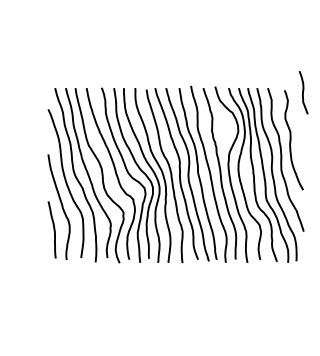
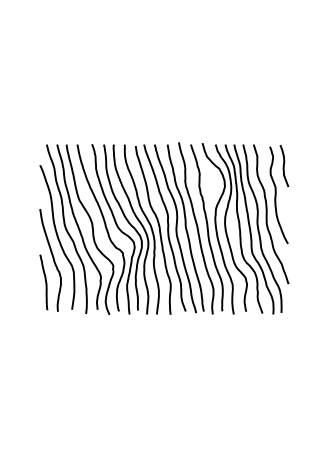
curve: (303, 93) -> (284, 166), moved

